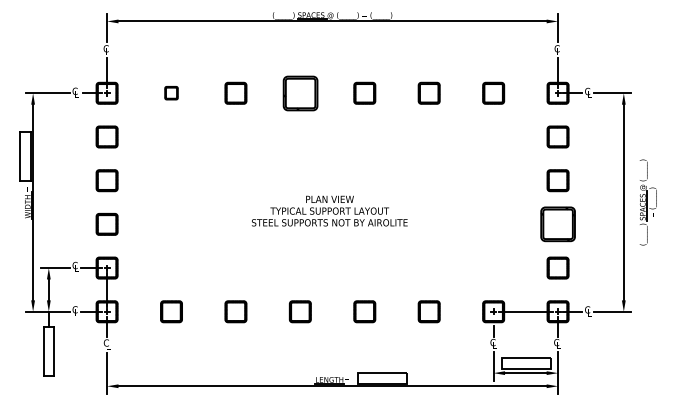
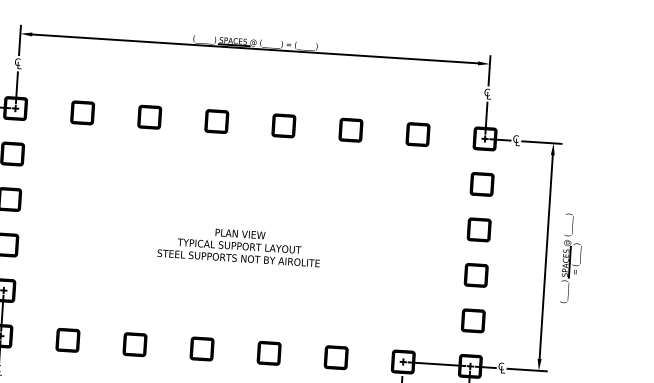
part: (171, 92) -> (82, 112), size x1.67
part: (299, 92) -> (215, 120), size x0.62
part: (557, 224) -> (475, 275), size x0.62

